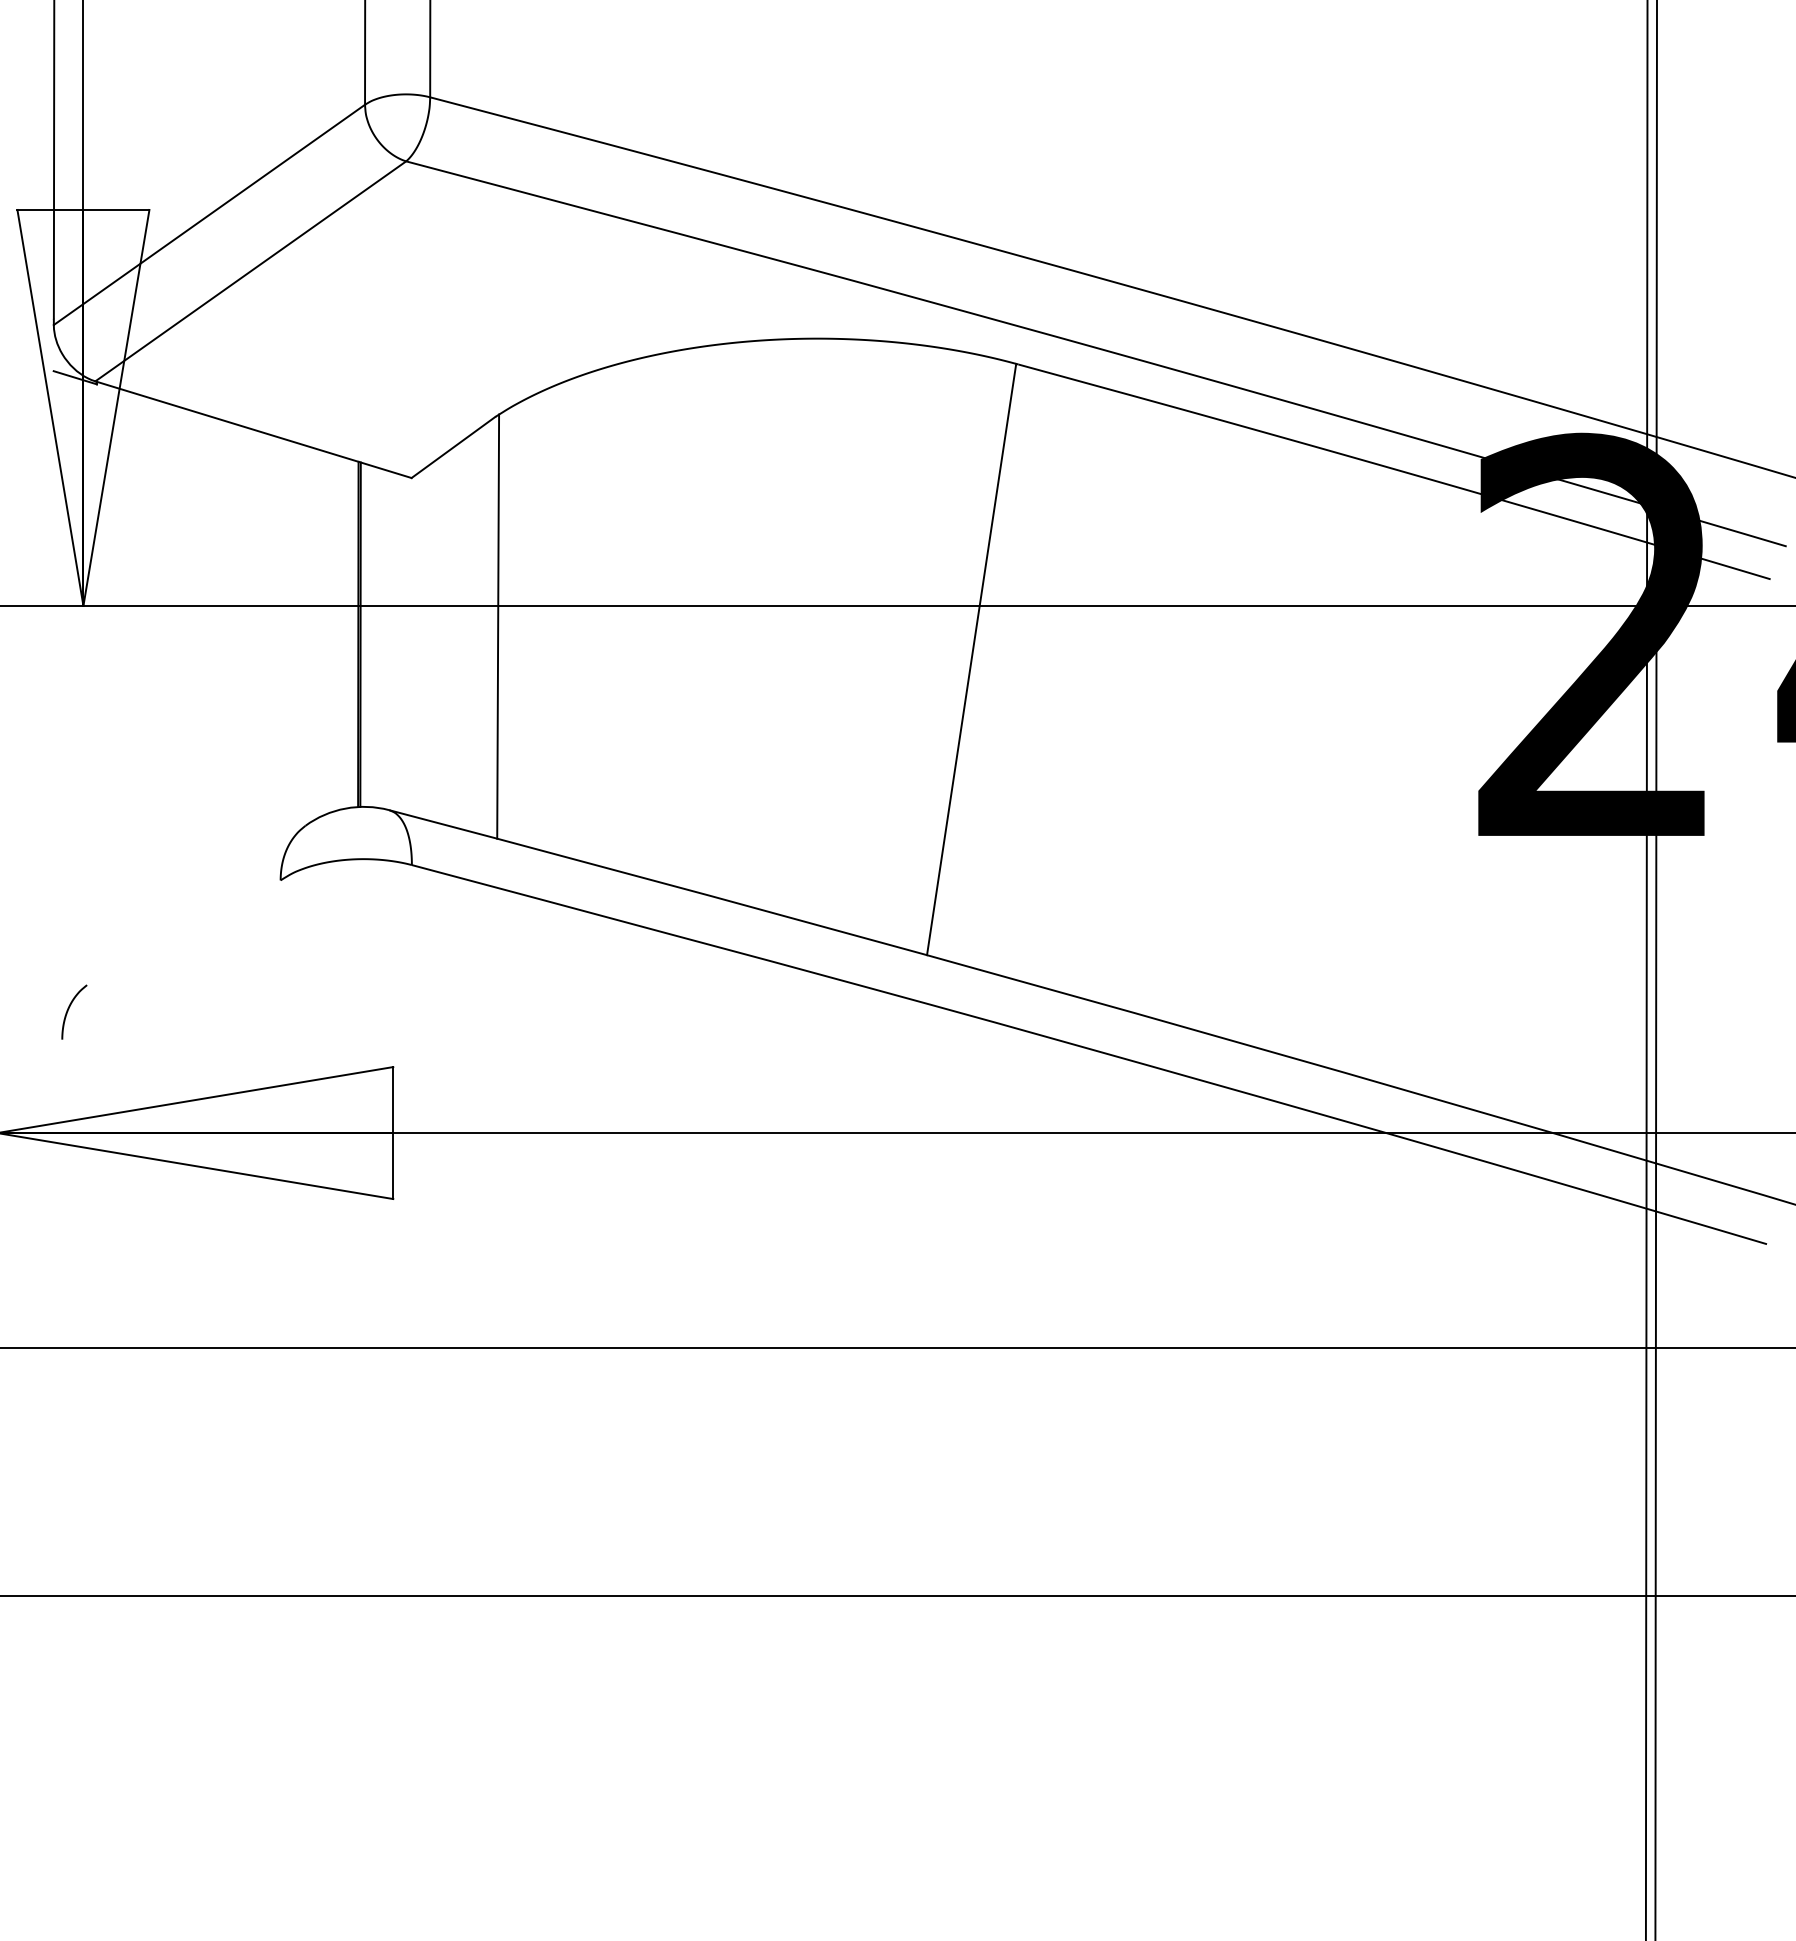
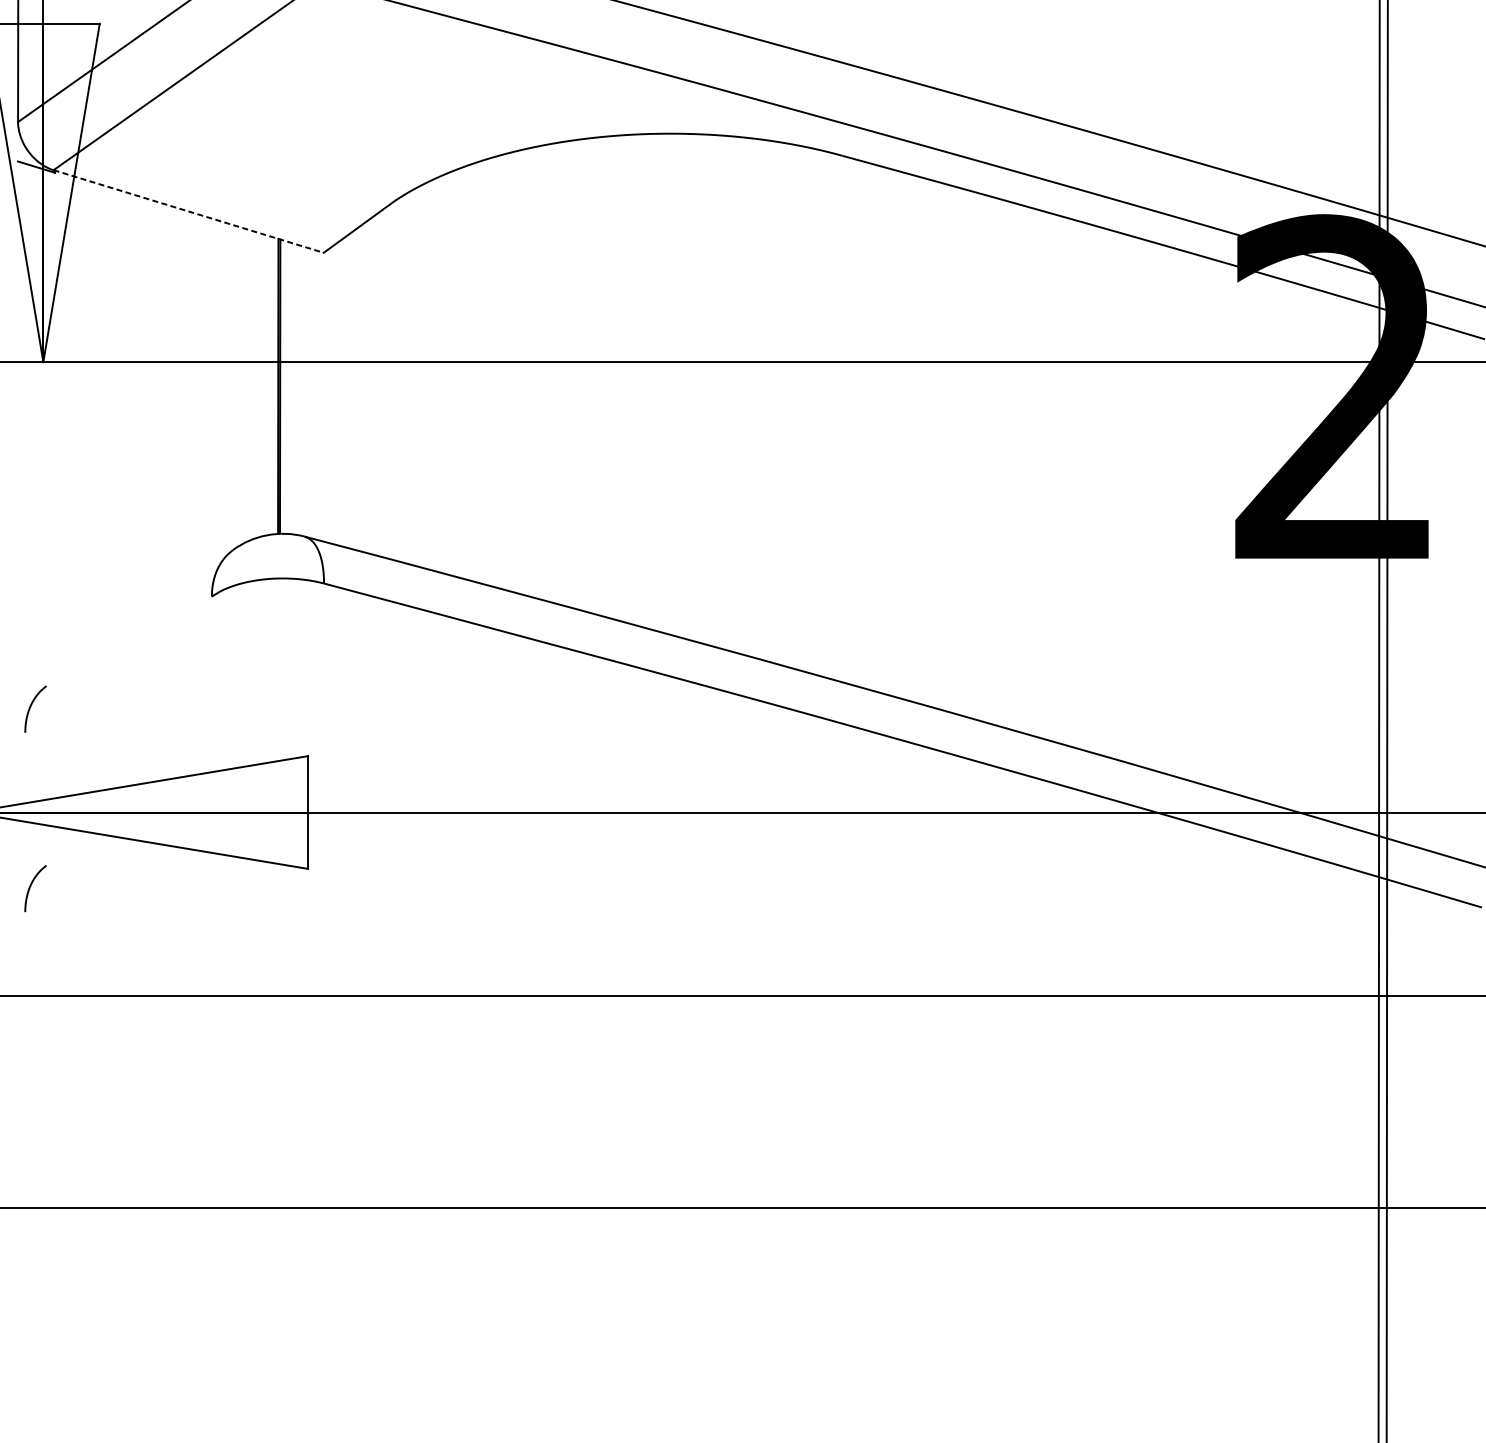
line: (253, 429) -> (188, 211), solid -> dashed
line: (498, 626) -> (398, 379), removed
line: (971, 659) -> (802, 407), removed
curve: (69, 1219) -> (31, 886), added

